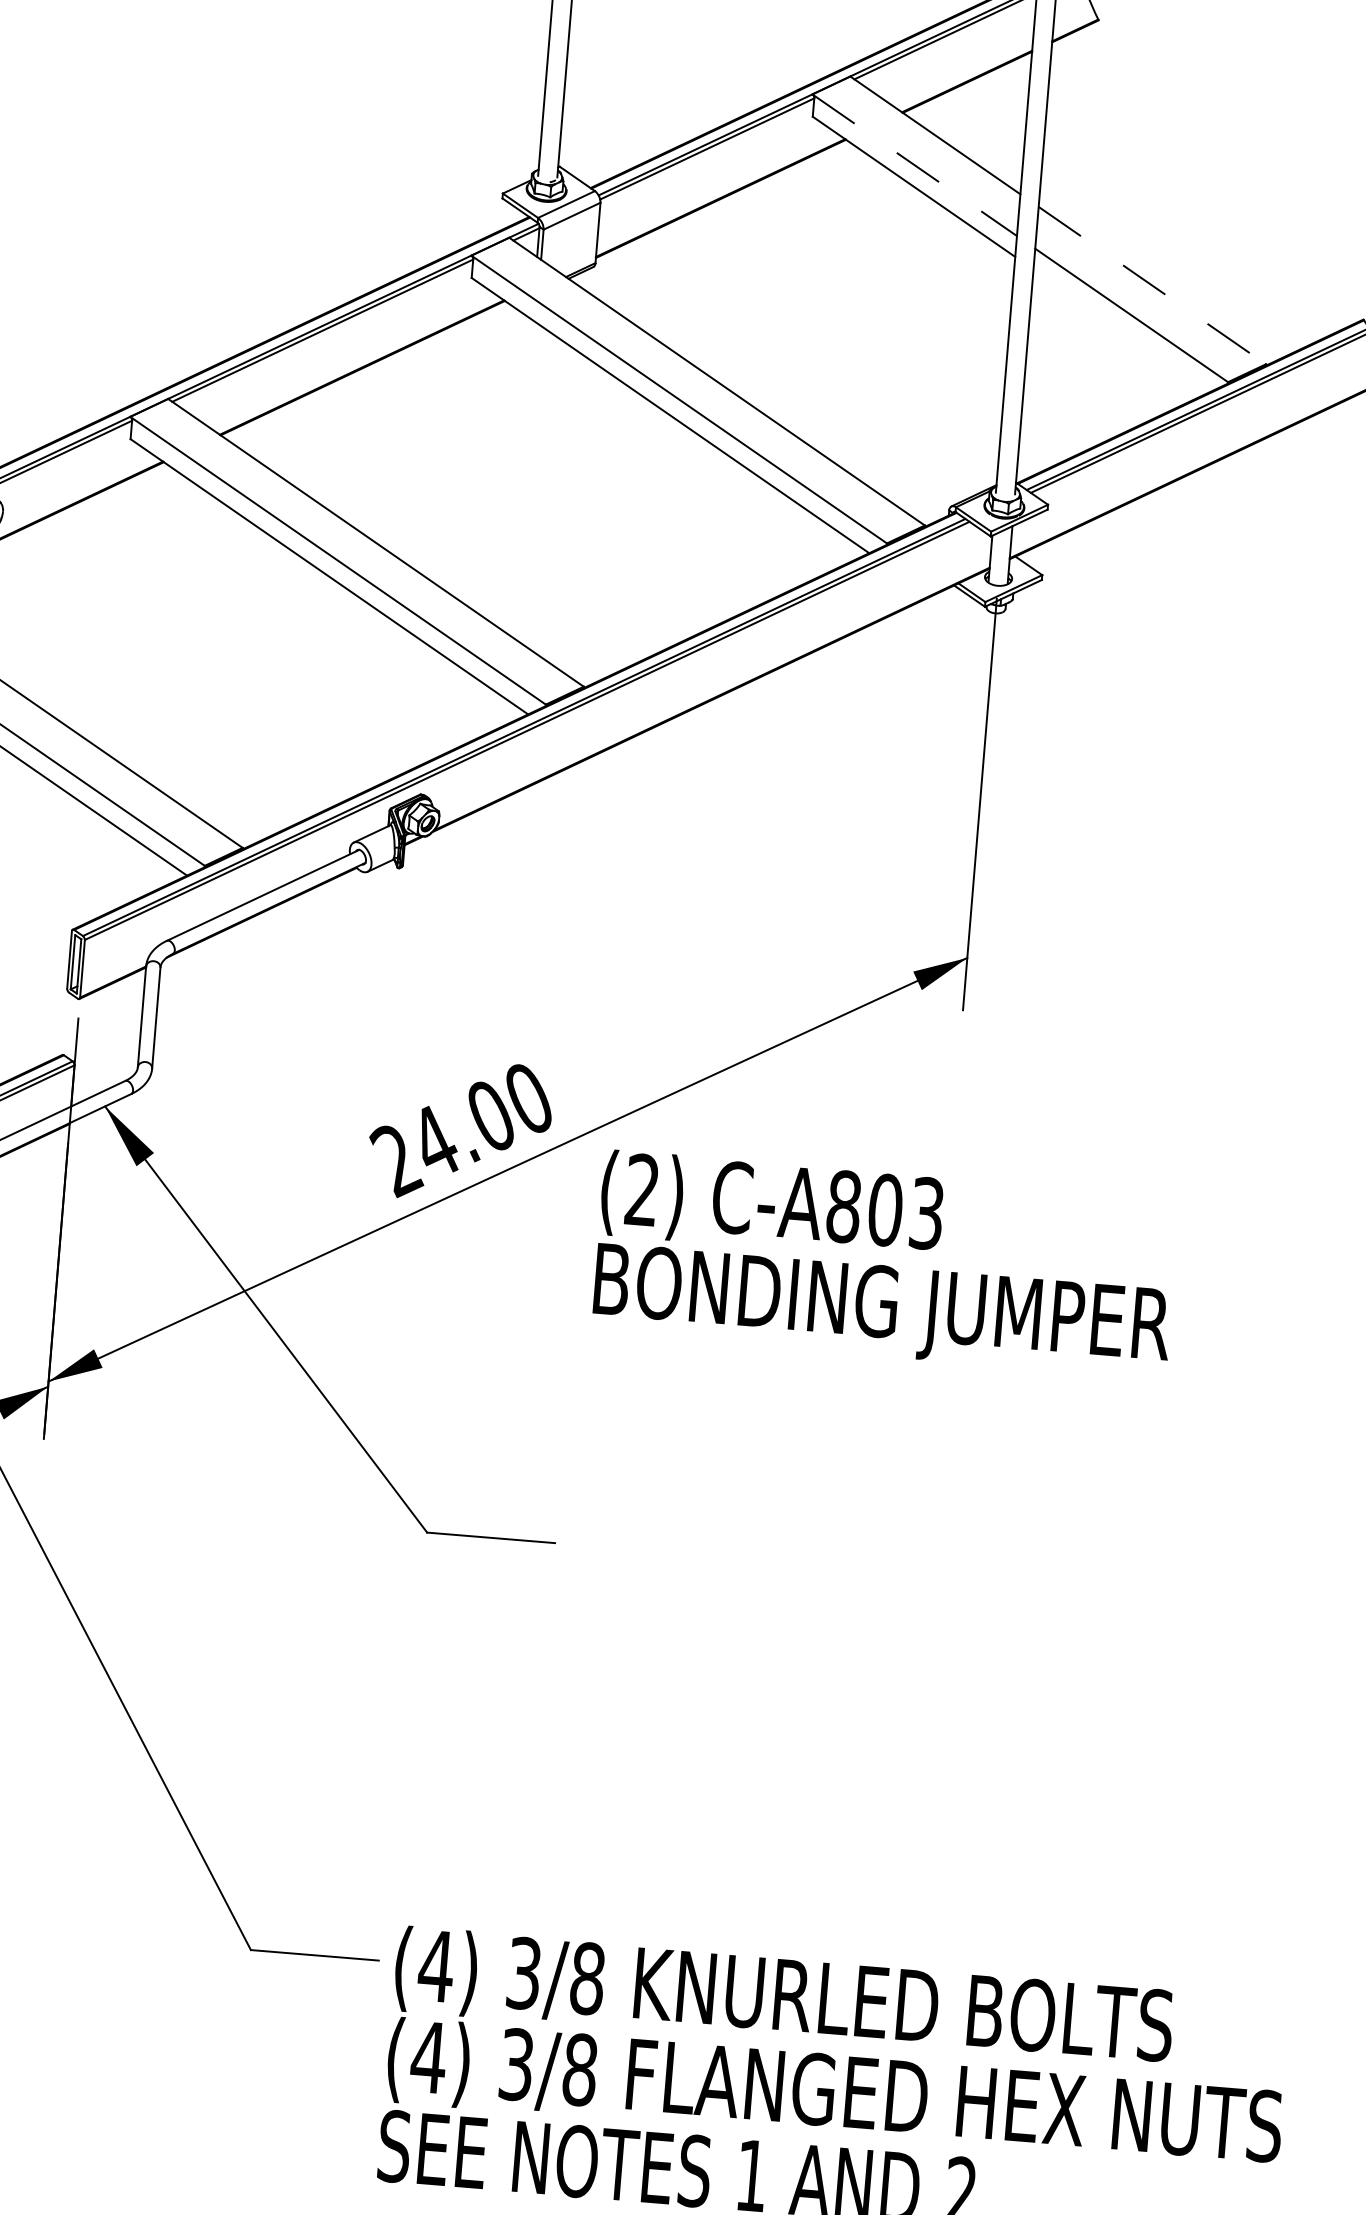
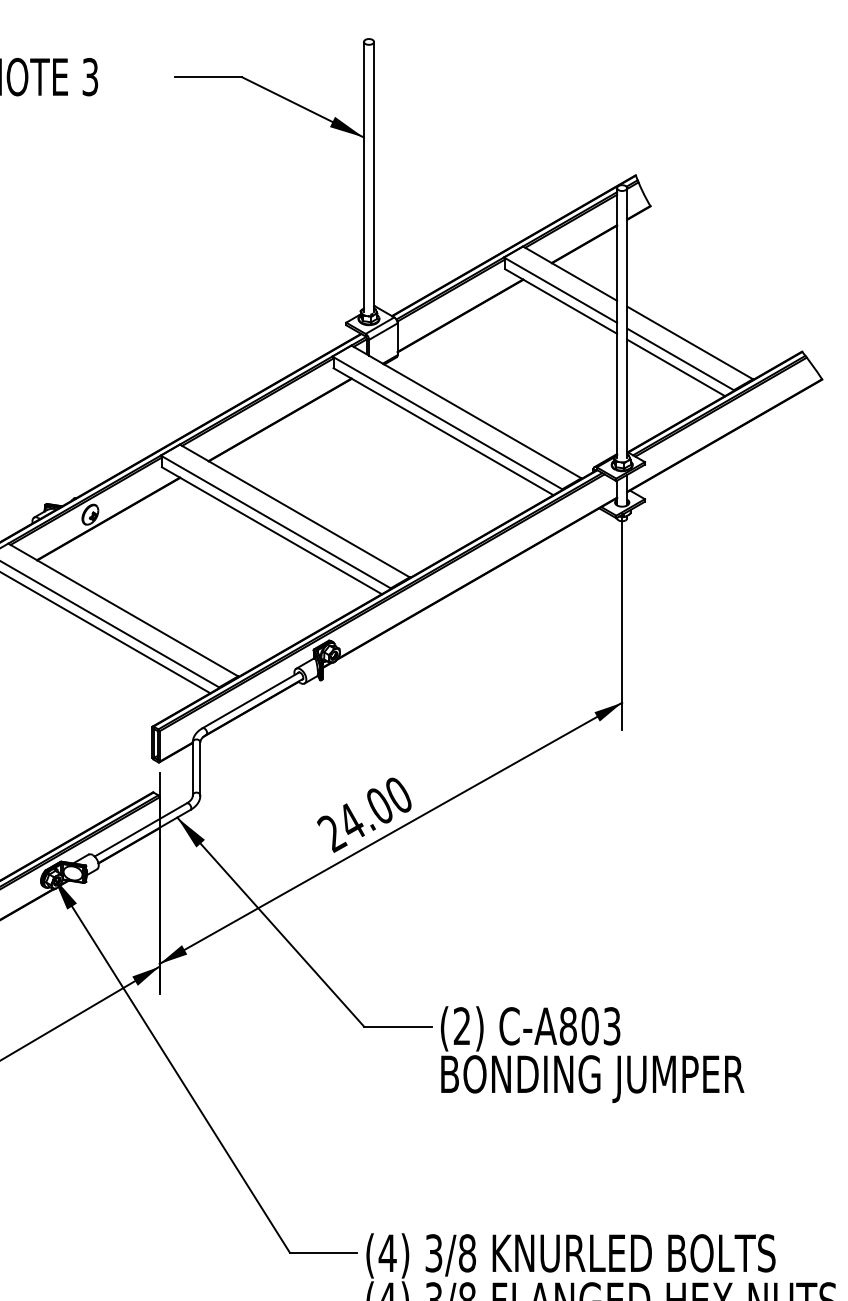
line: (914, 165) -> (560, 290), dashed -> solid
line: (1153, 284) -> (690, 342), dashed -> solid
line: (1122, 330) -> (676, 367), added
text: (885, 1264) -> (592, 1054), moved

